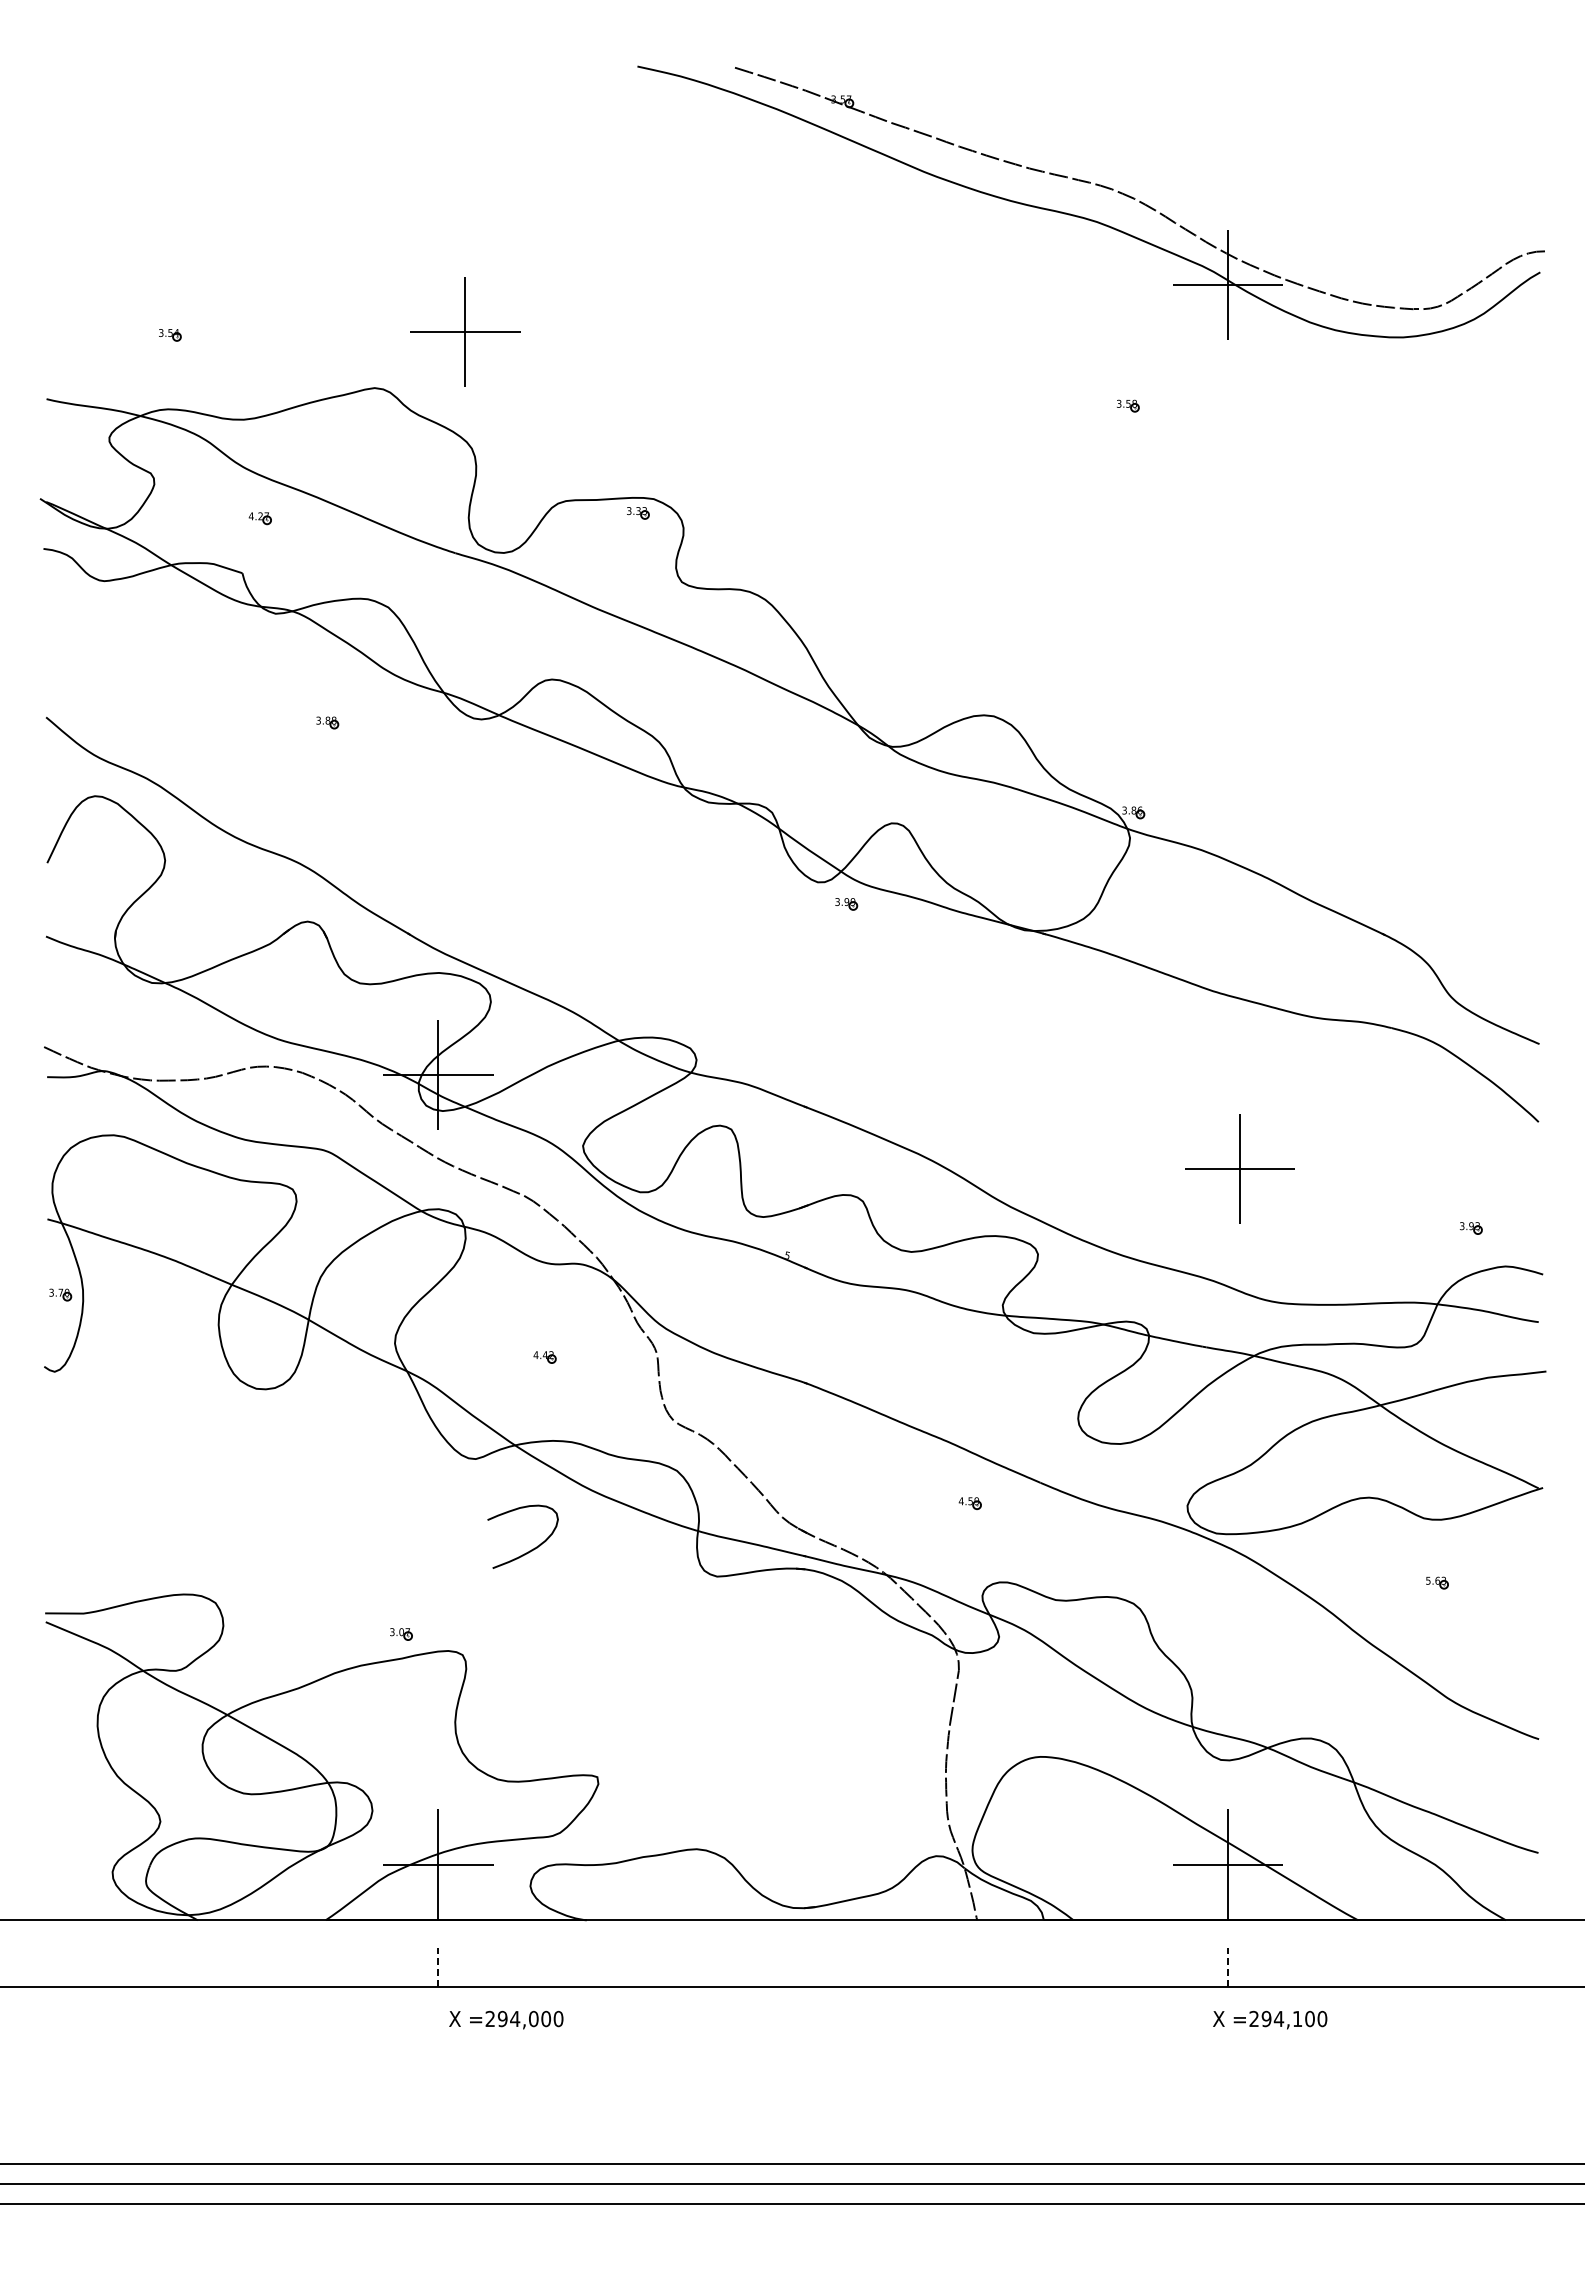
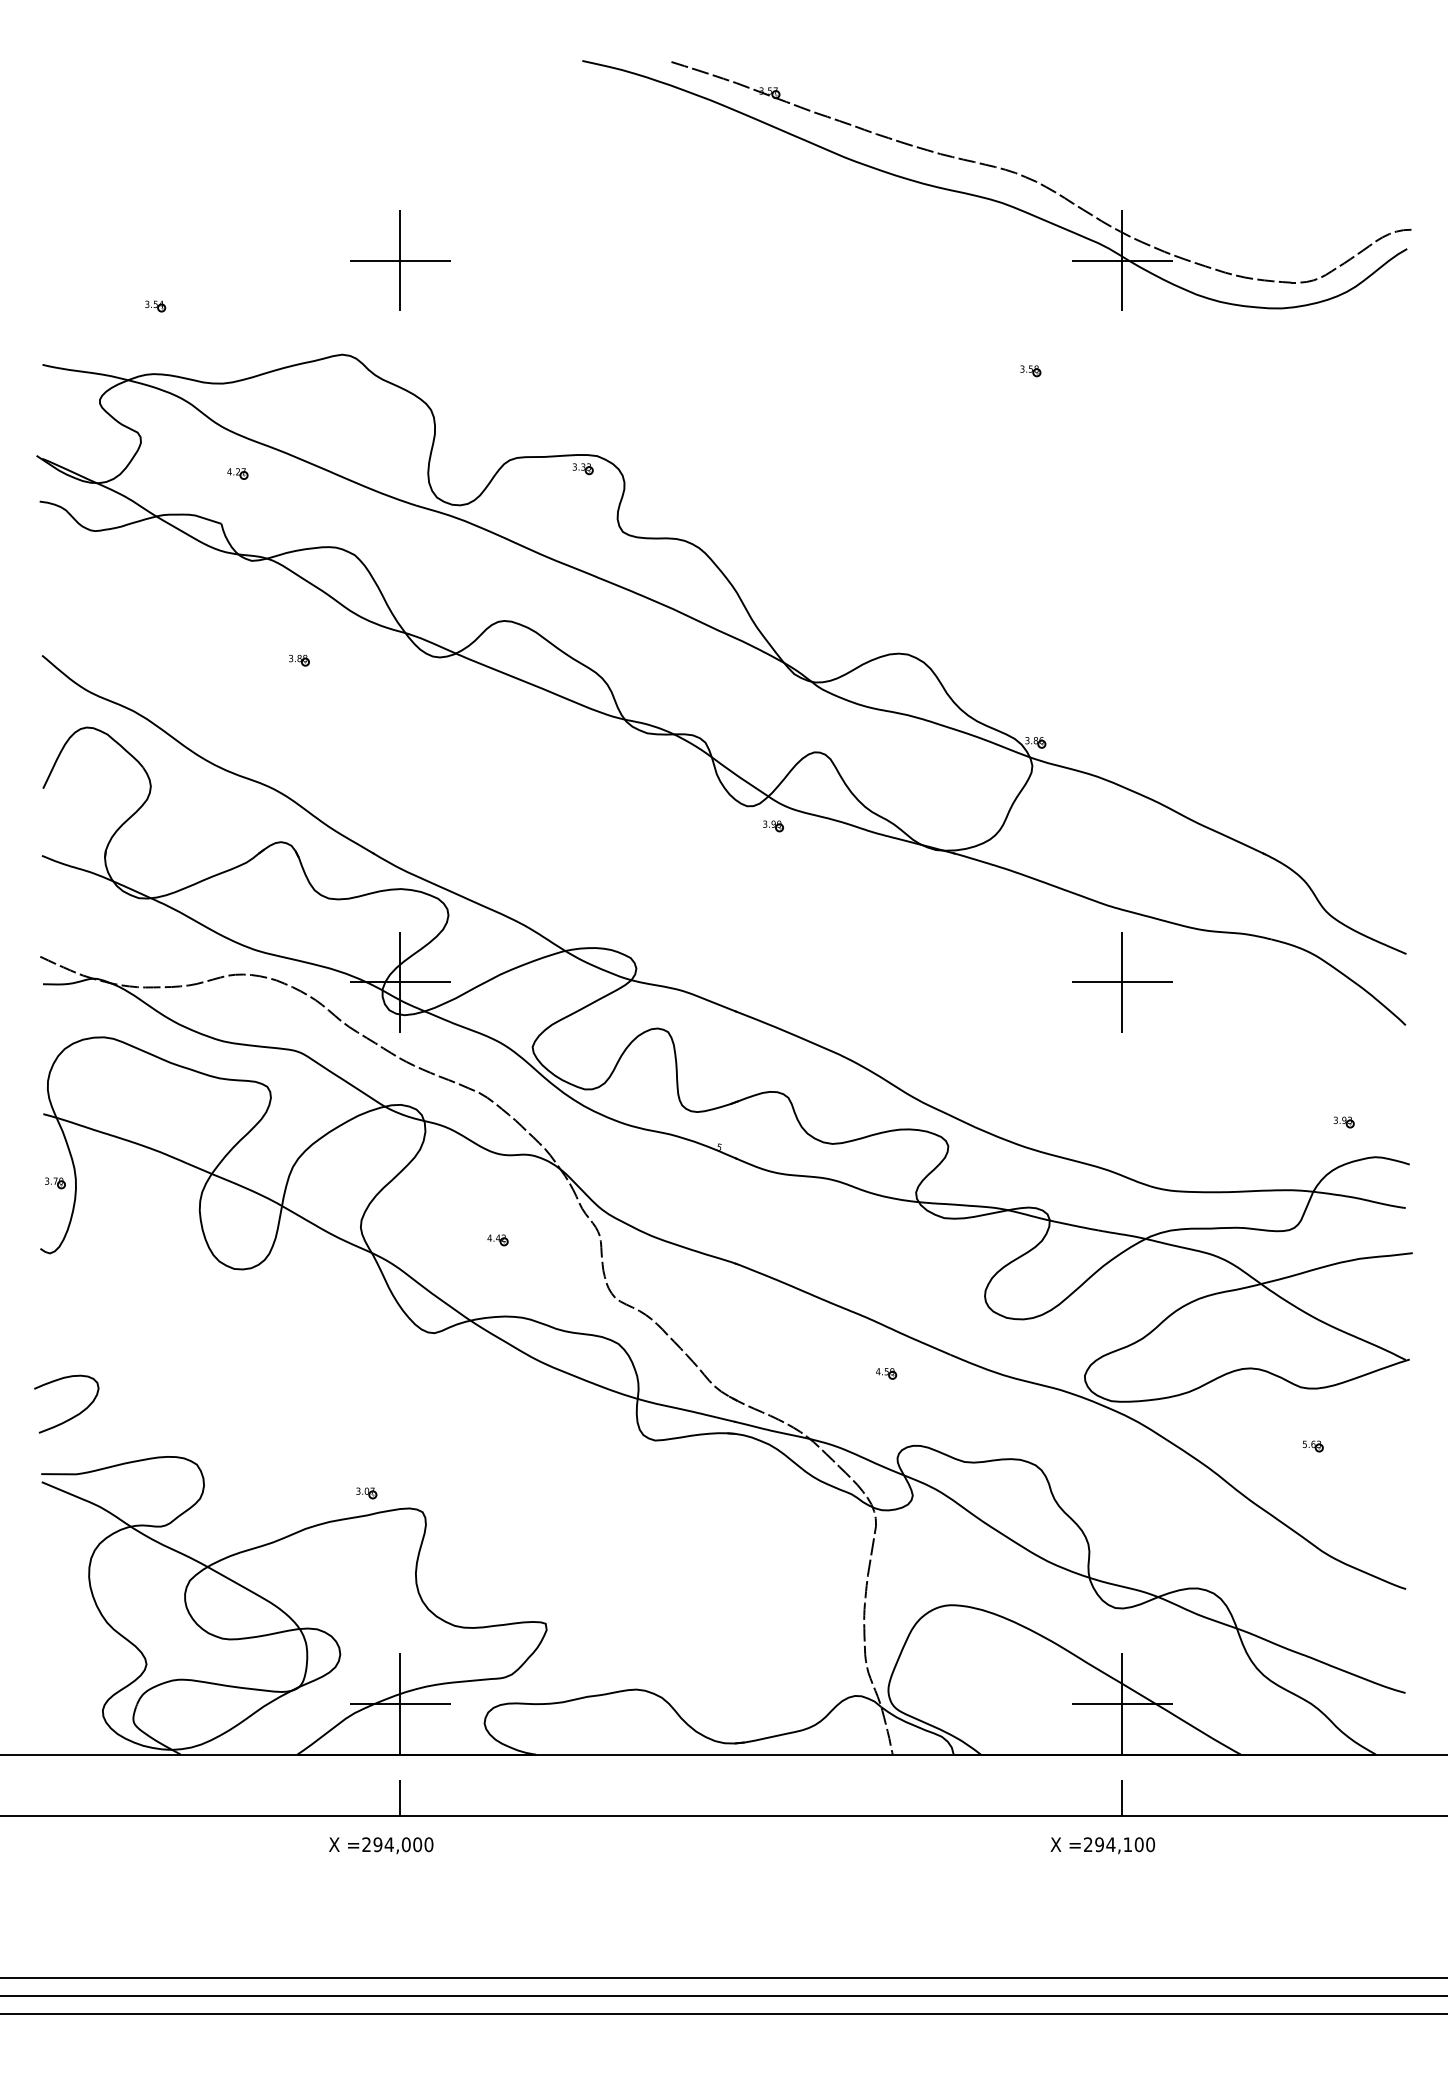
part: (465, 331) -> (400, 260), moved
part: (1239, 1168) -> (1121, 981), moved
curve: (529, 1550) -> (72, 1416), moved
line: (438, 1967) -> (400, 1797), dashed -> solid
line: (1228, 1967) -> (1122, 1797), dashed -> solid
text: (506, 2019) -> (381, 1845), moved
text: (1270, 2019) -> (1103, 1845), moved

